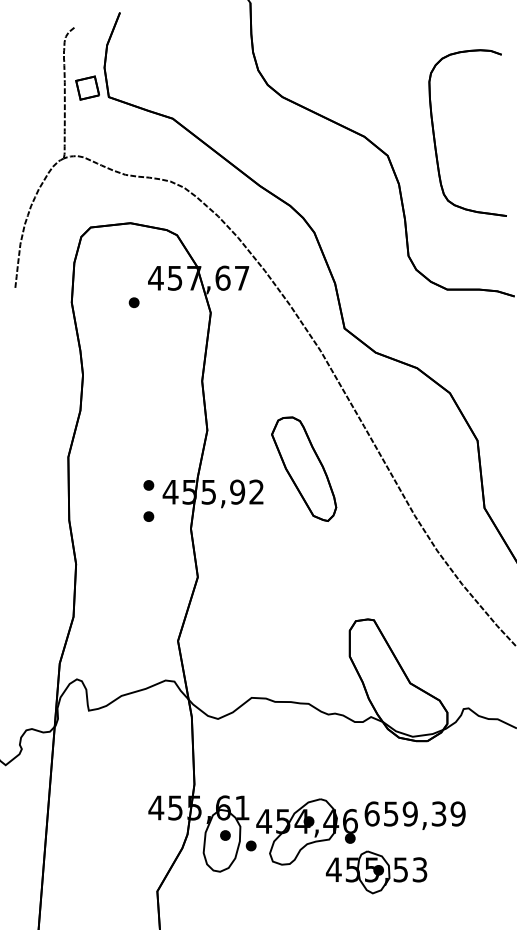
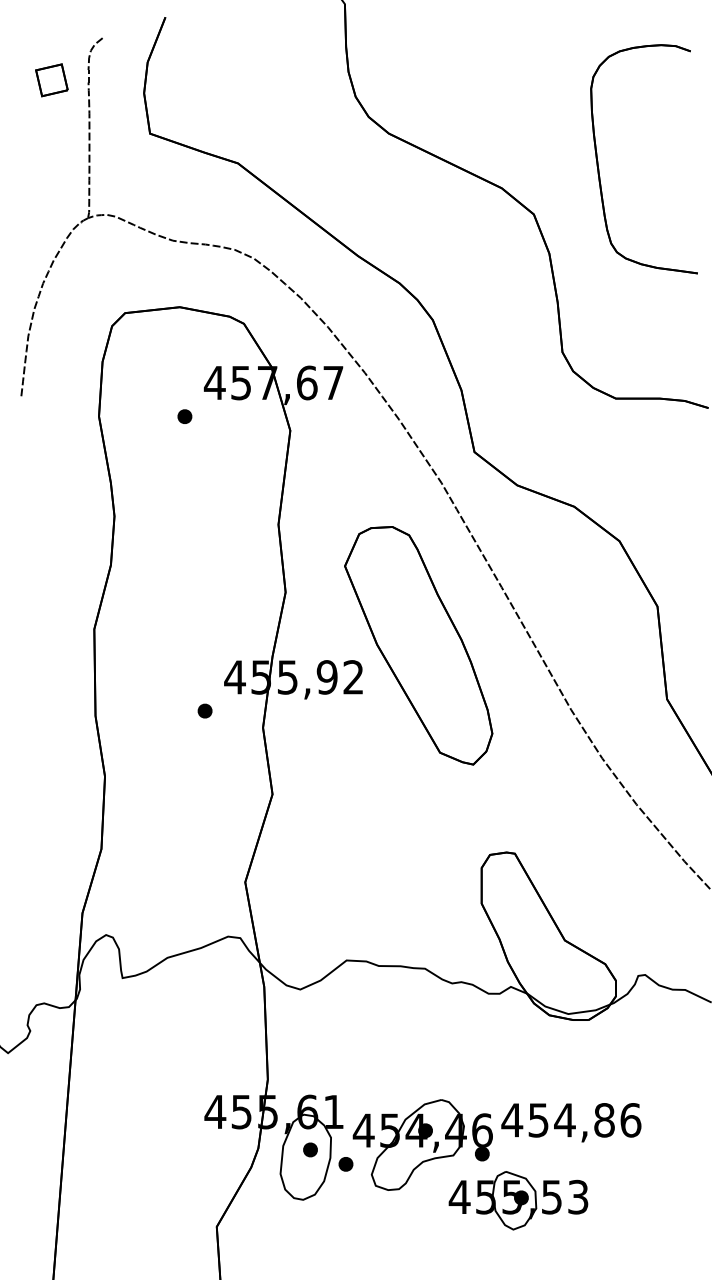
part: (87, 88) -> (51, 80), moved
part: (435, 139) -> (599, 168), moved
part: (303, 468) -> (418, 645), size x1.67
part: (148, 484) -> (204, 667), removed
text: (415, 814) -> (571, 1120), 659,39 -> 454,86

